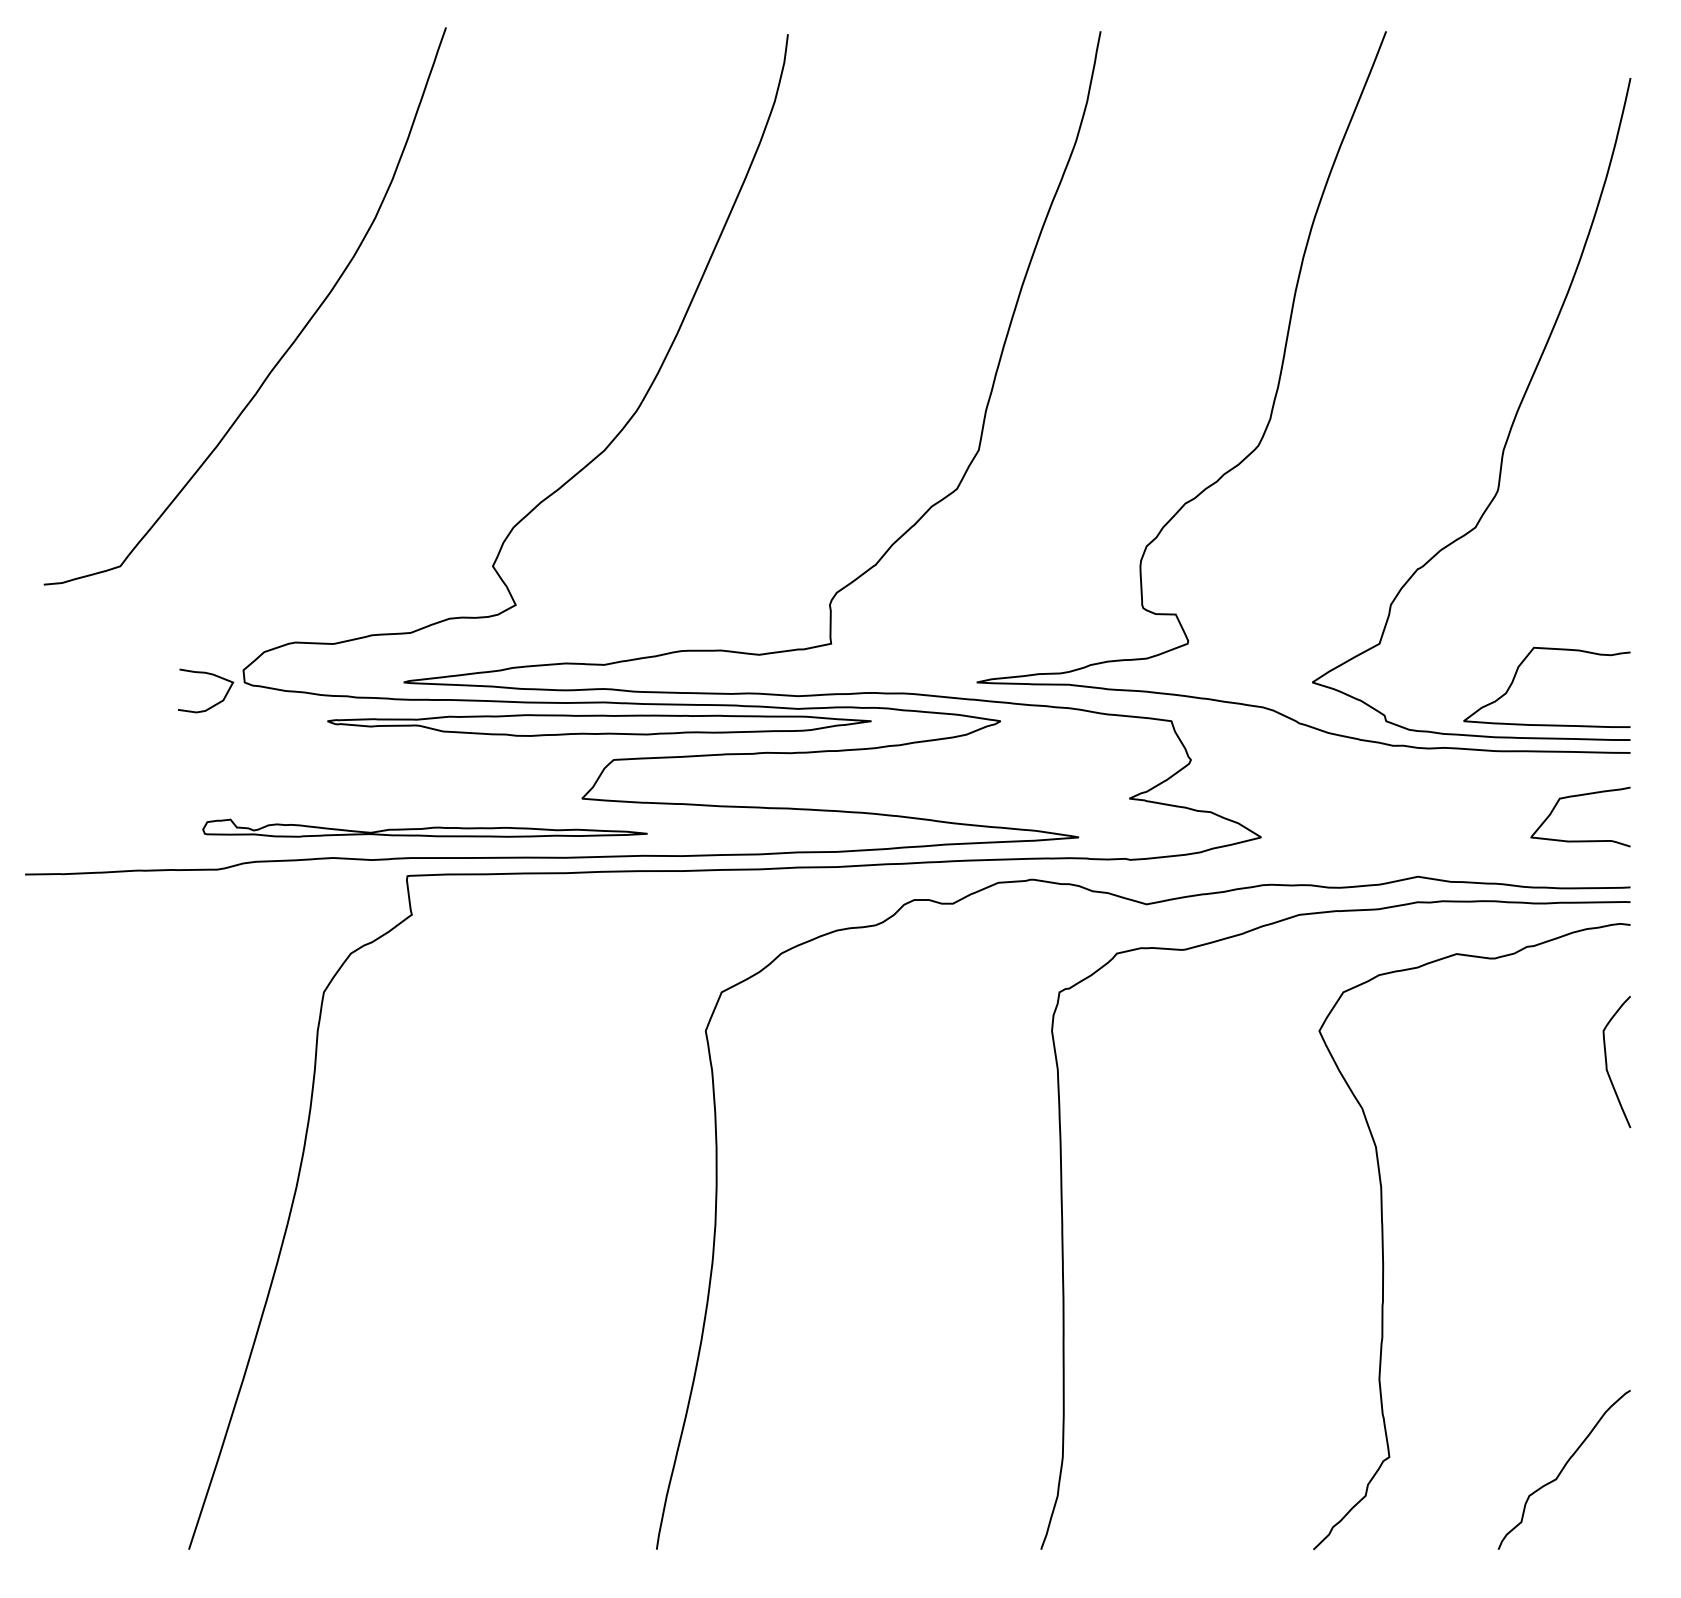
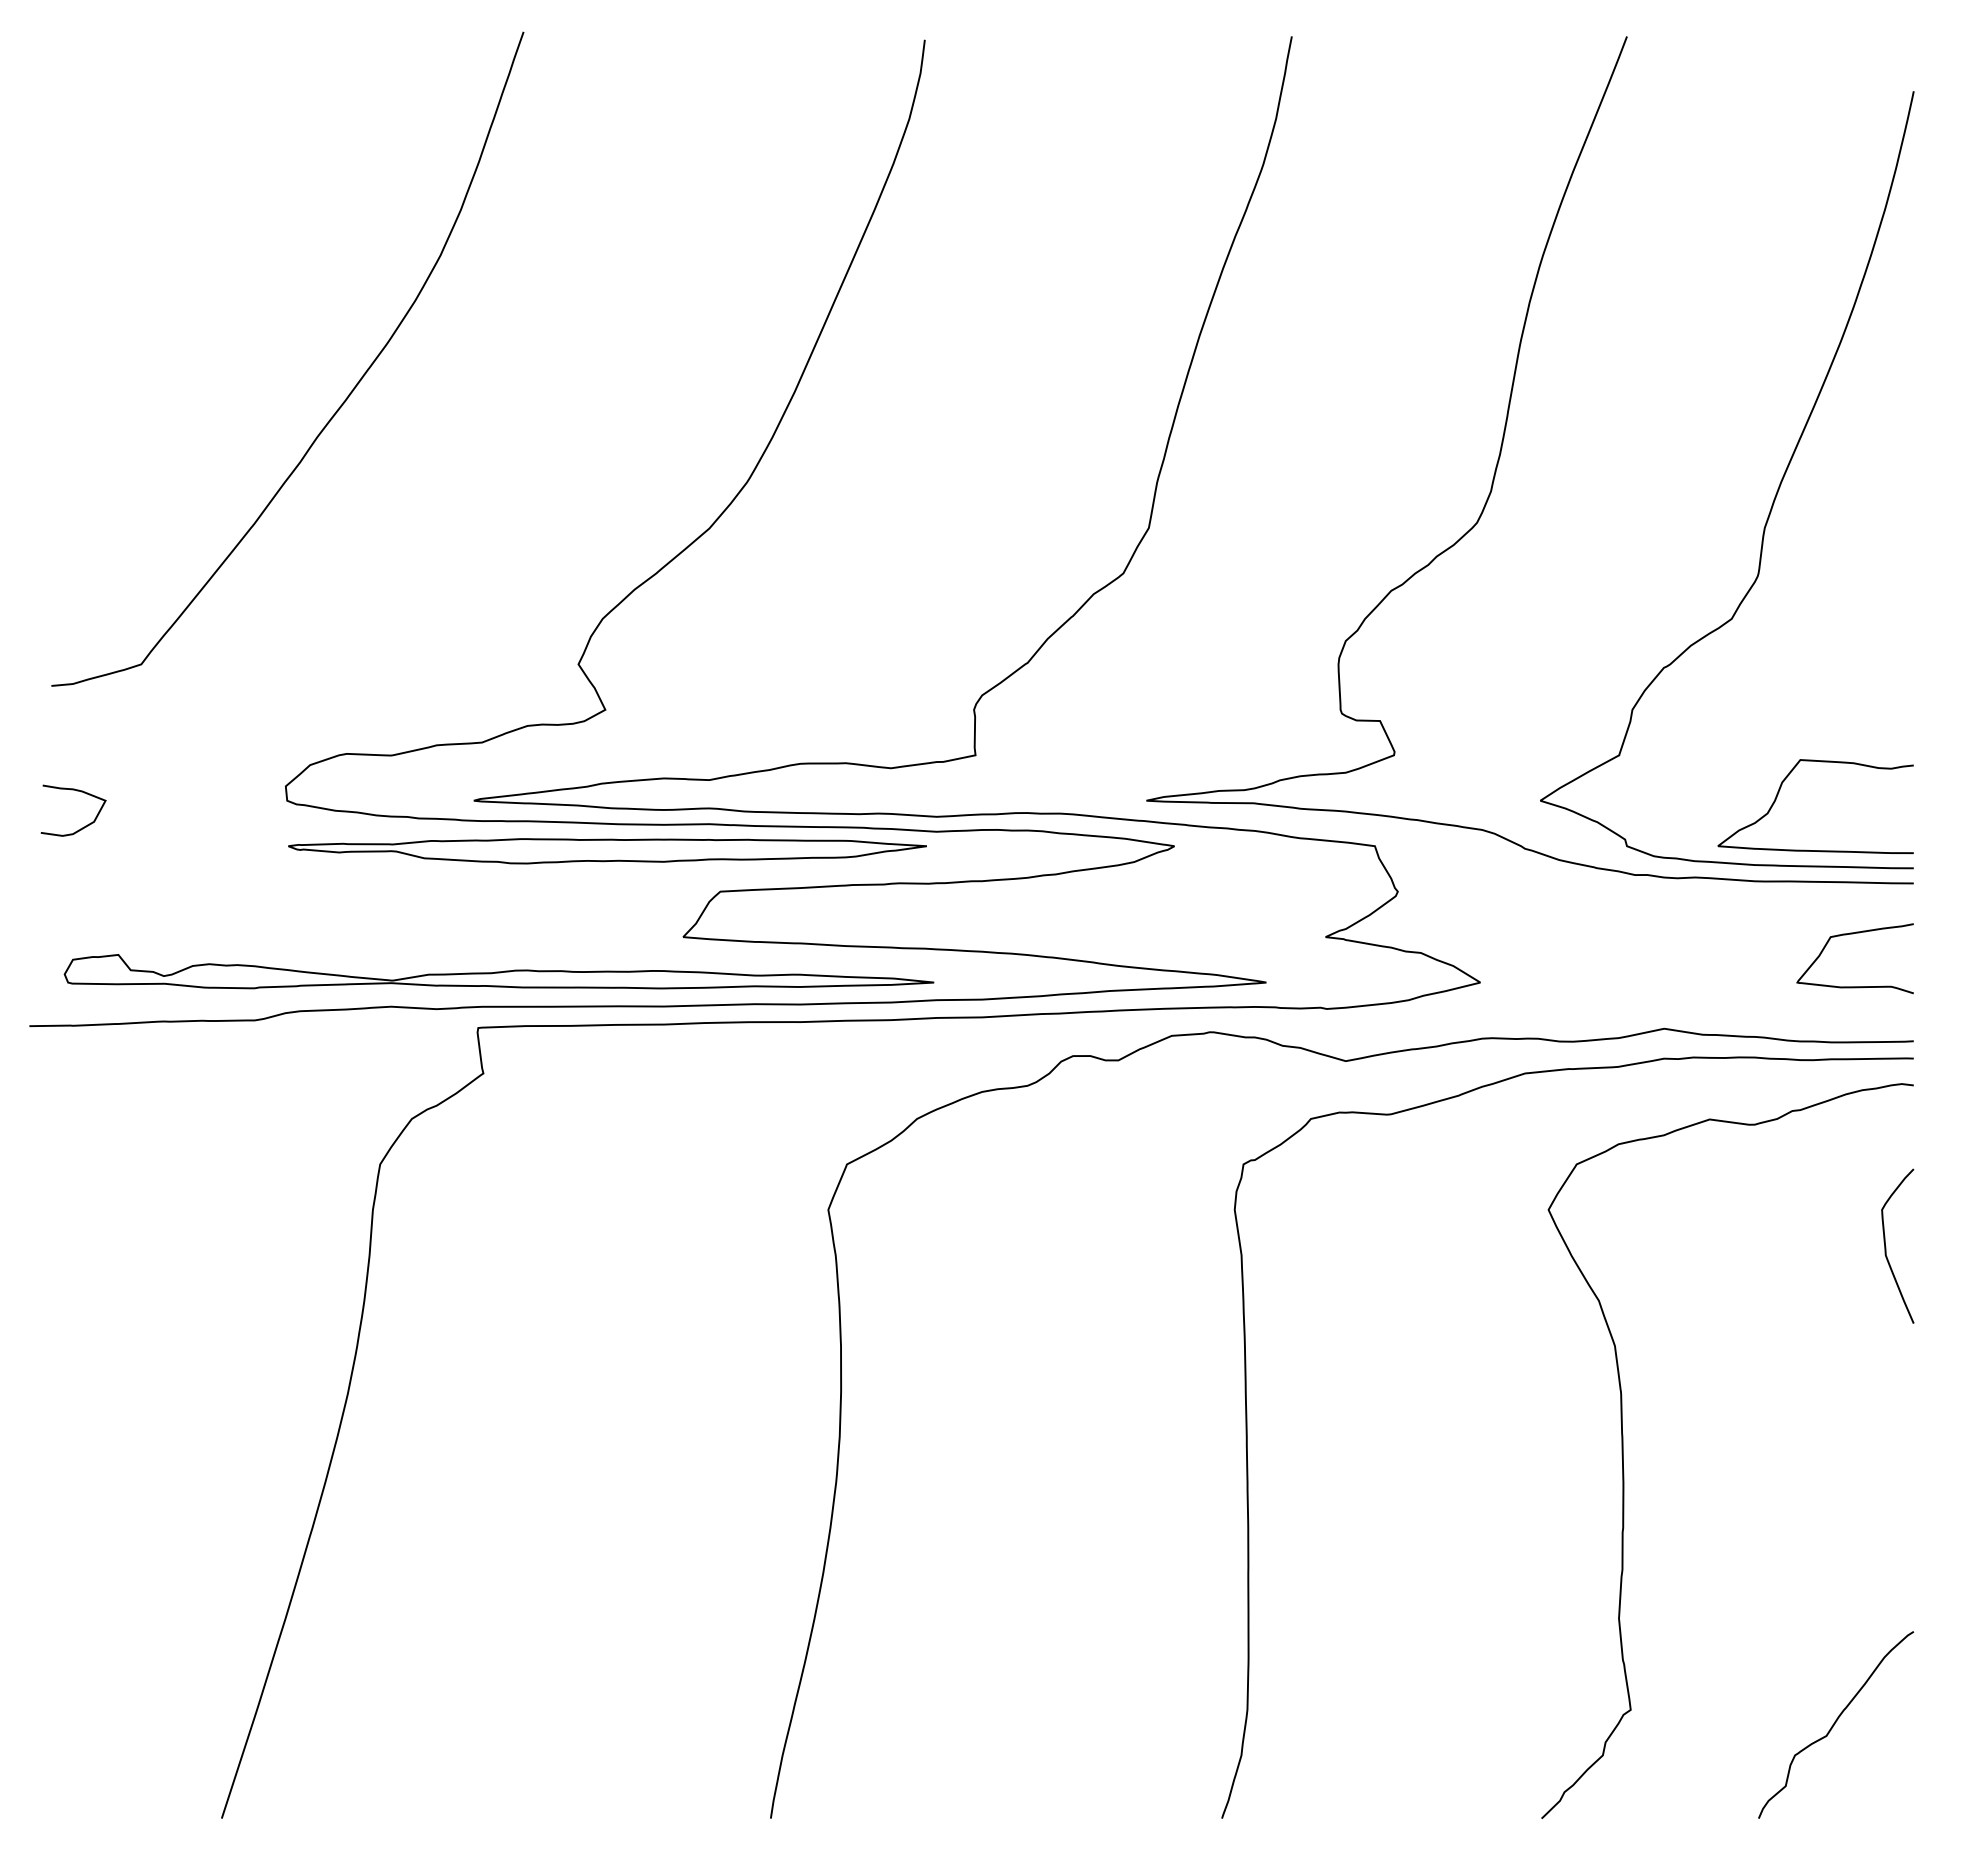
curve: (215, 703) -> (85, 825), moved
part: (599, 725) -> (607, 851), moved
part: (424, 827) -> (498, 971), size x1.67

